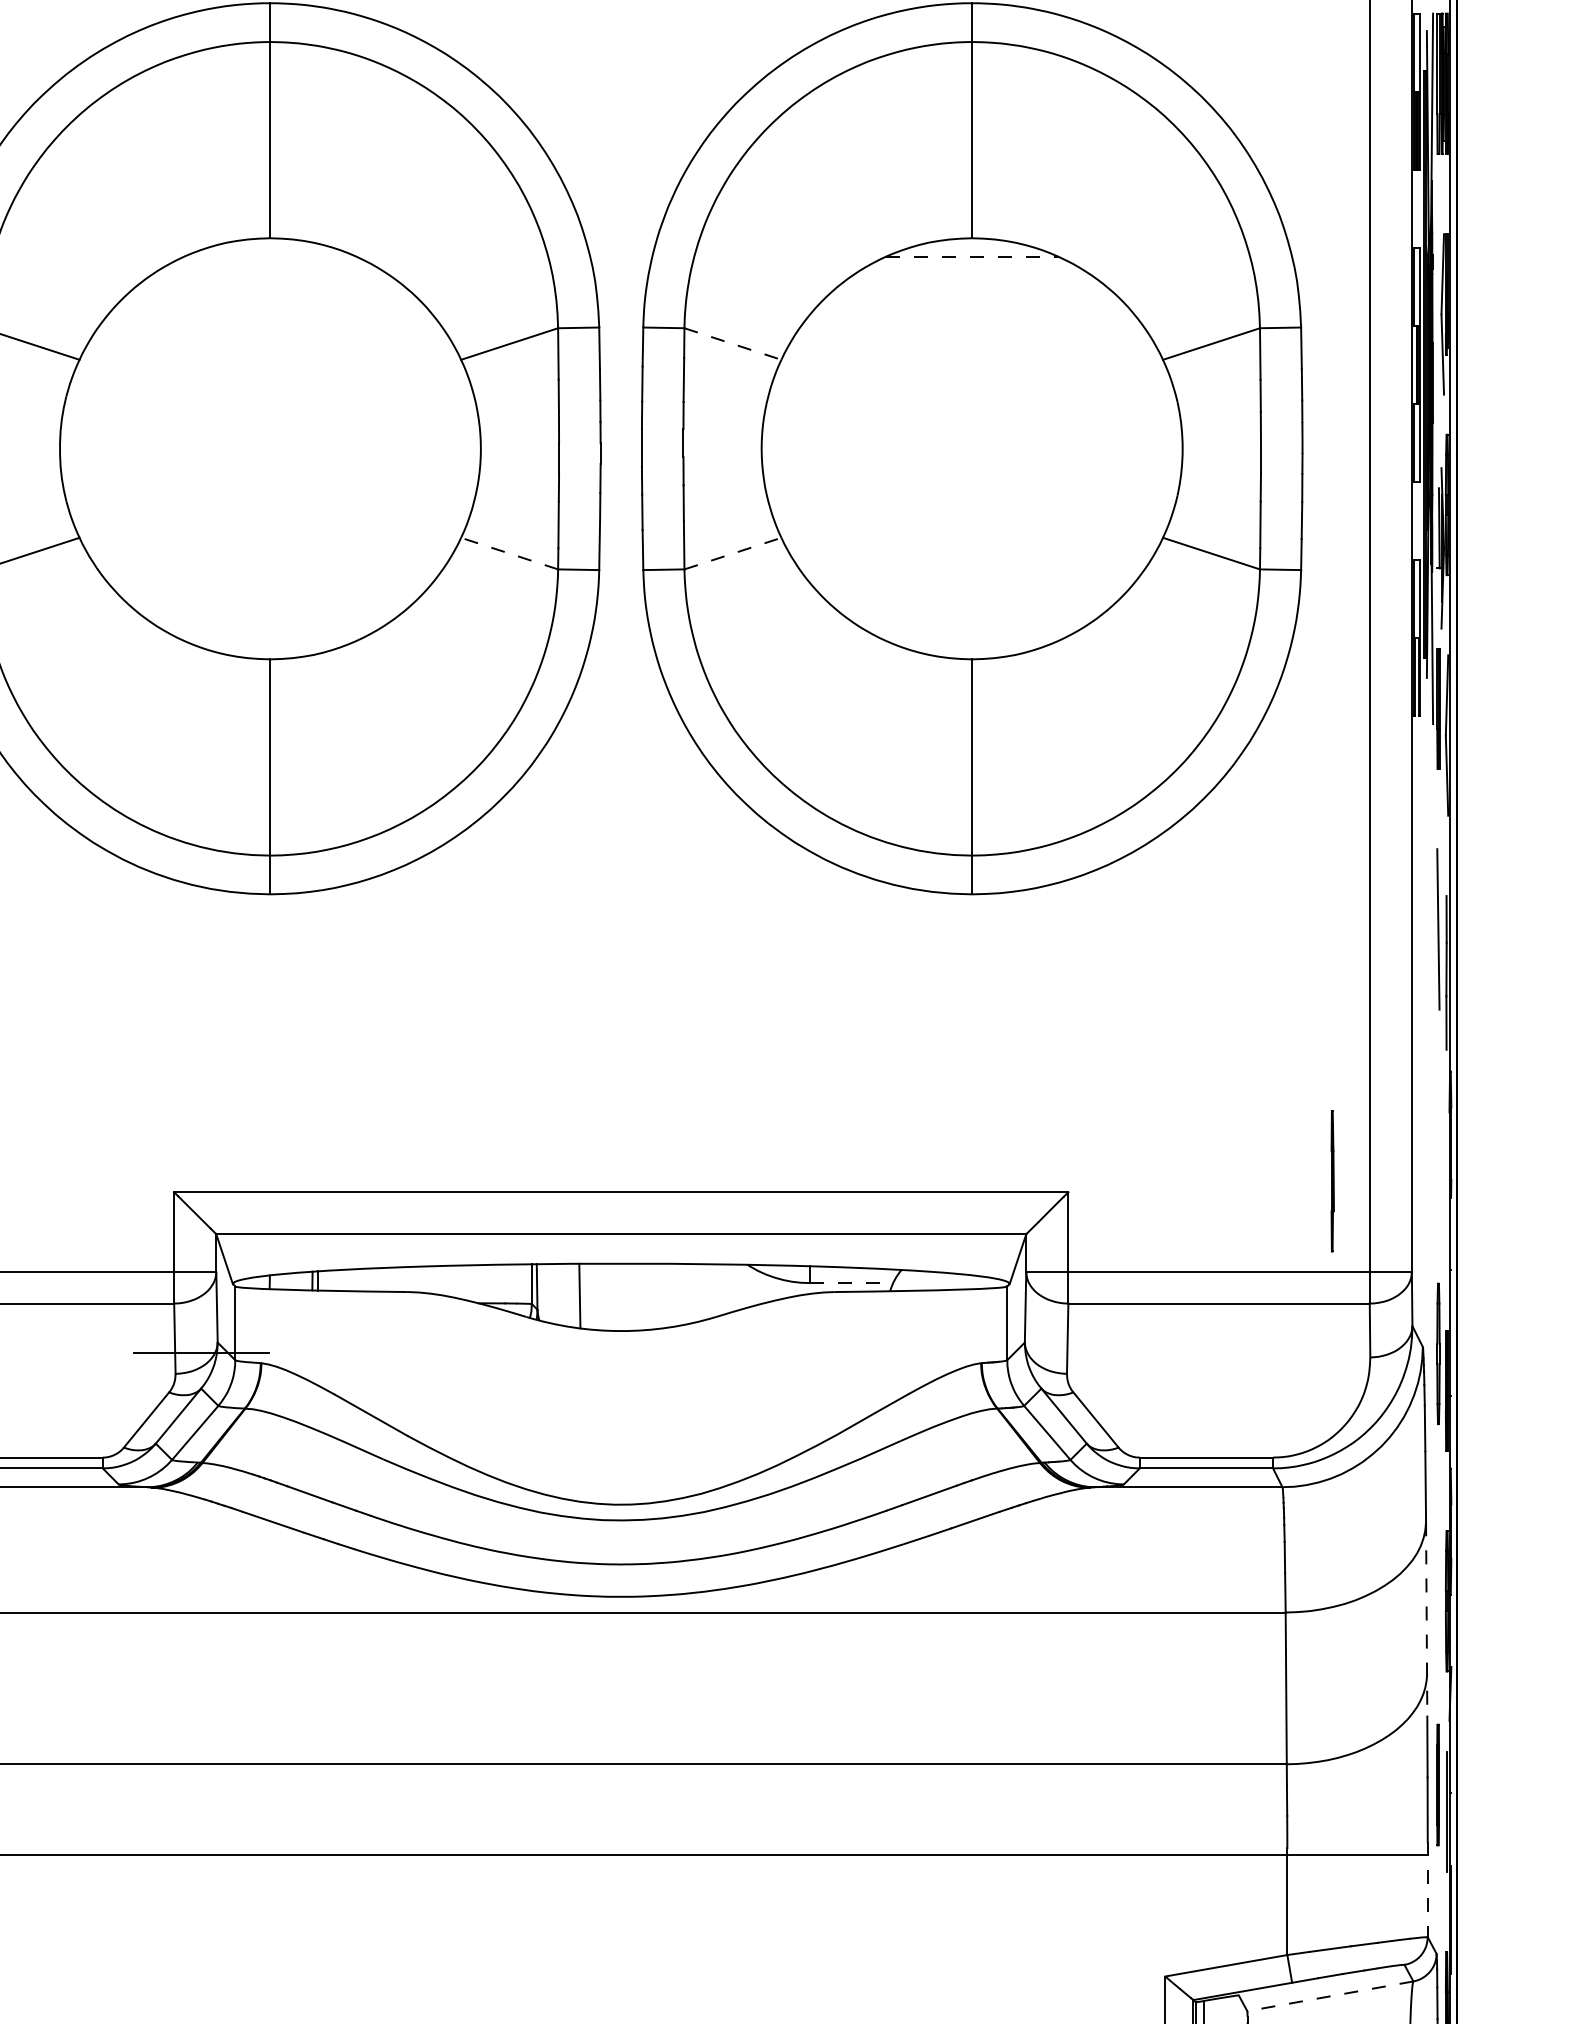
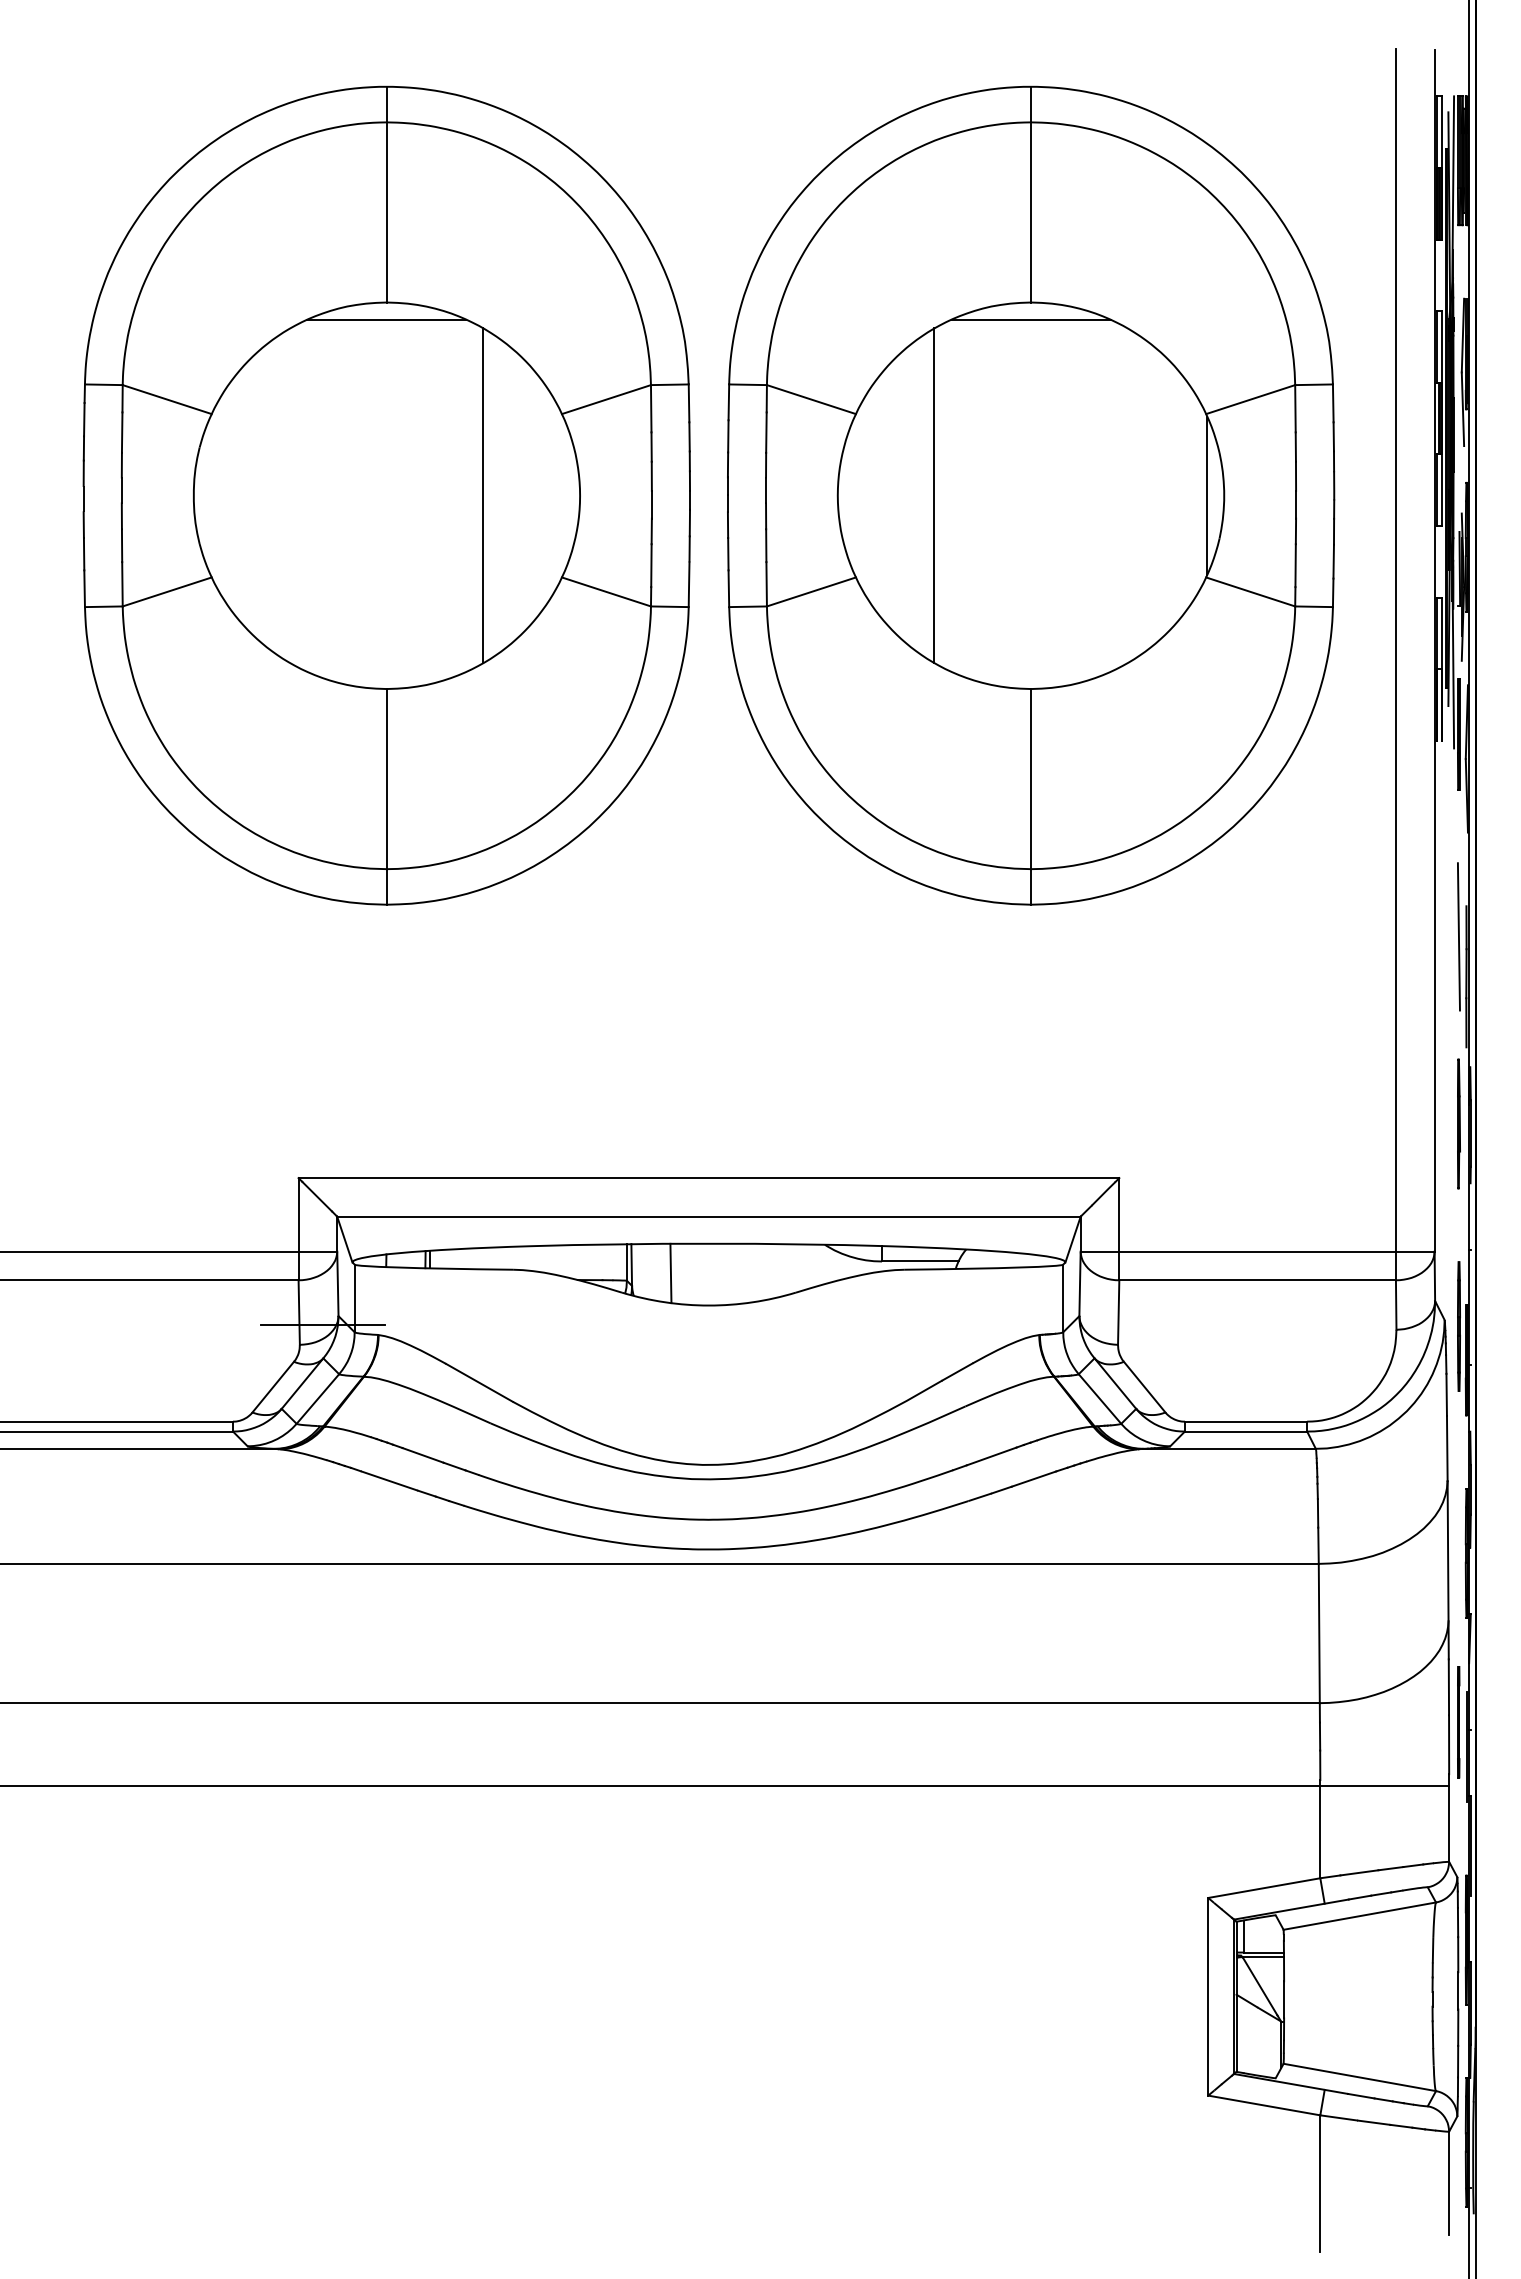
line: (269, 256) -> (386, 319), added
line: (972, 256) -> (1031, 319), dashed -> solid
line: (733, 343) -> (811, 399), dashed -> solid
line: (375, 448) -> (483, 495), added
line: (867, 448) -> (934, 495), added
line: (1164, 448) -> (1207, 495), added
line: (509, 553) -> (606, 591), dashed -> solid
line: (733, 553) -> (811, 591), dashed -> solid
line: (1332, 1180) -> (1458, 1123), moved
line: (851, 1283) -> (920, 1261), dashed -> solid
line: (1427, 1619) -> (1448, 1570), dashed -> solid
line: (1428, 1889) -> (1449, 1818), dashed -> solid
line: (1330, 1996) -> (1359, 1916), dashed -> solid

